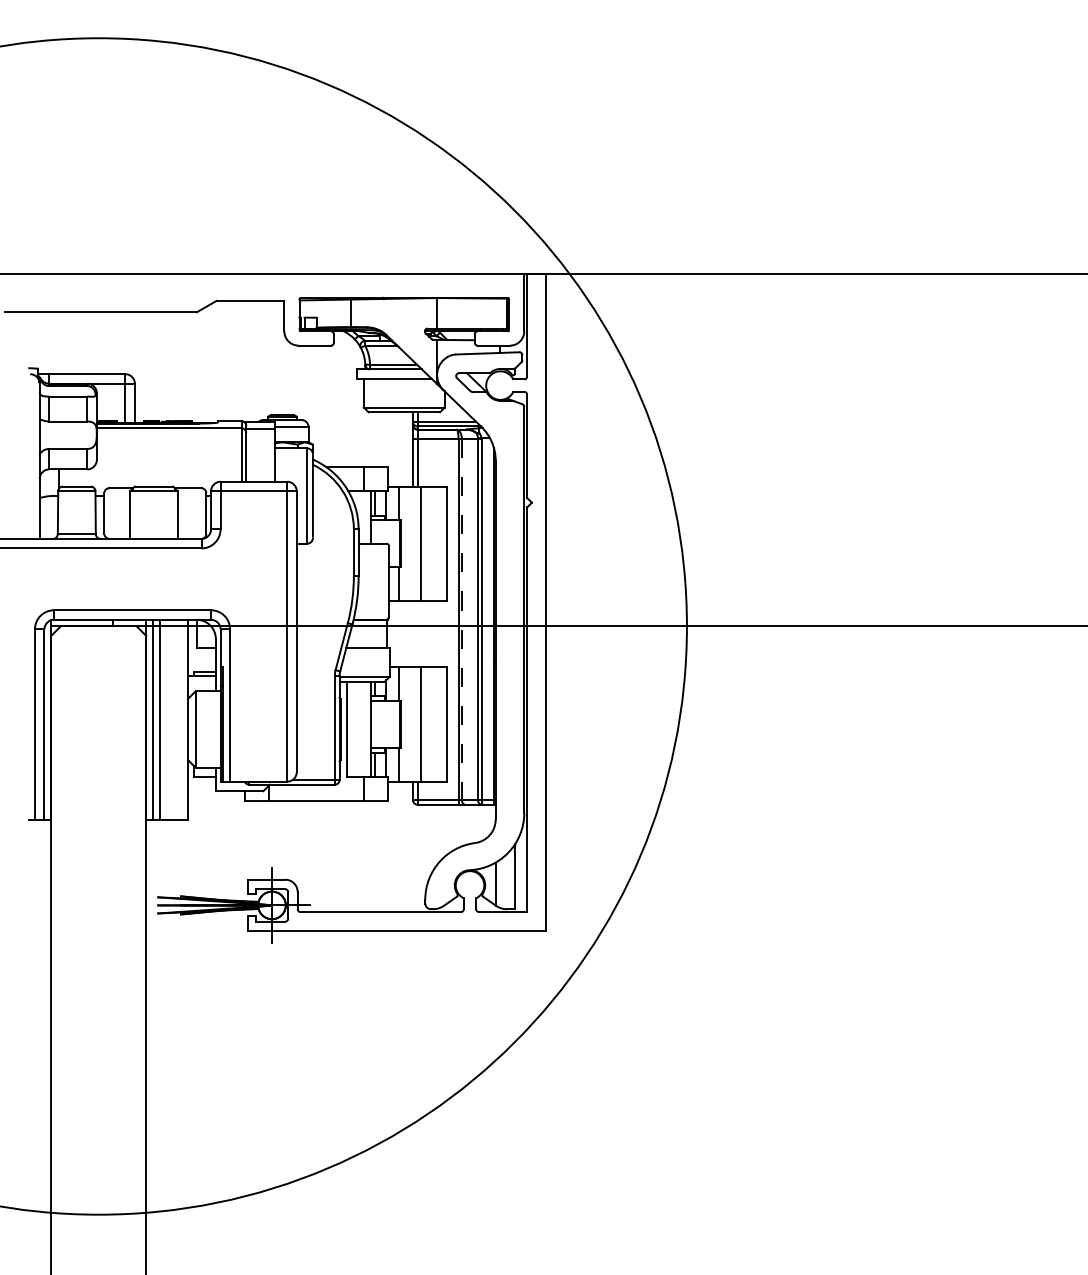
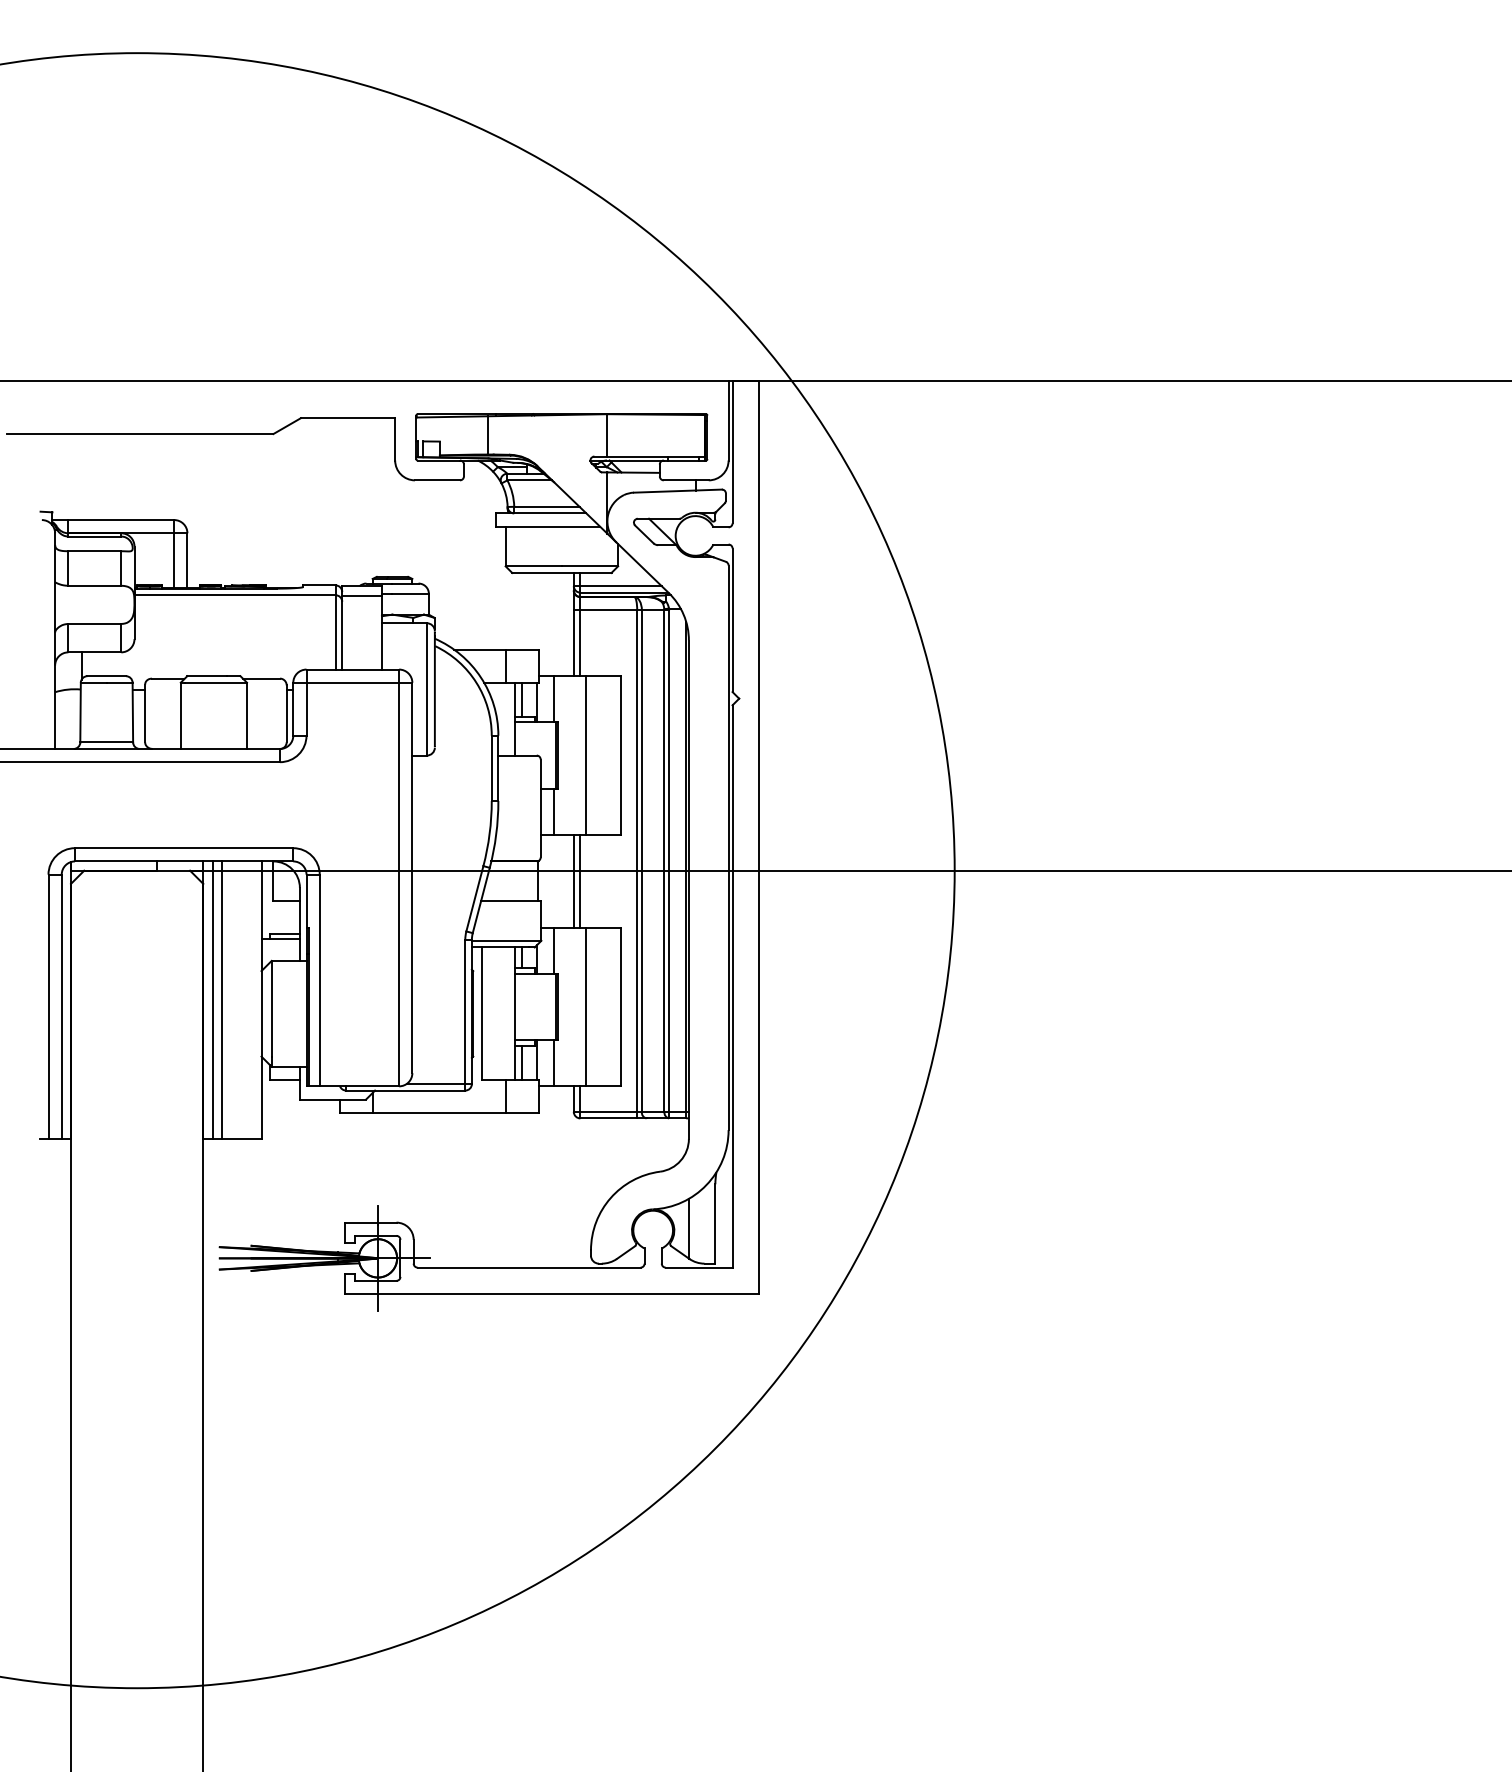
line: (461, 619) -> (641, 861), dashed -> solid
line: (412, 633) -> (573, 880), added
line: (417, 633) -> (580, 880), added

